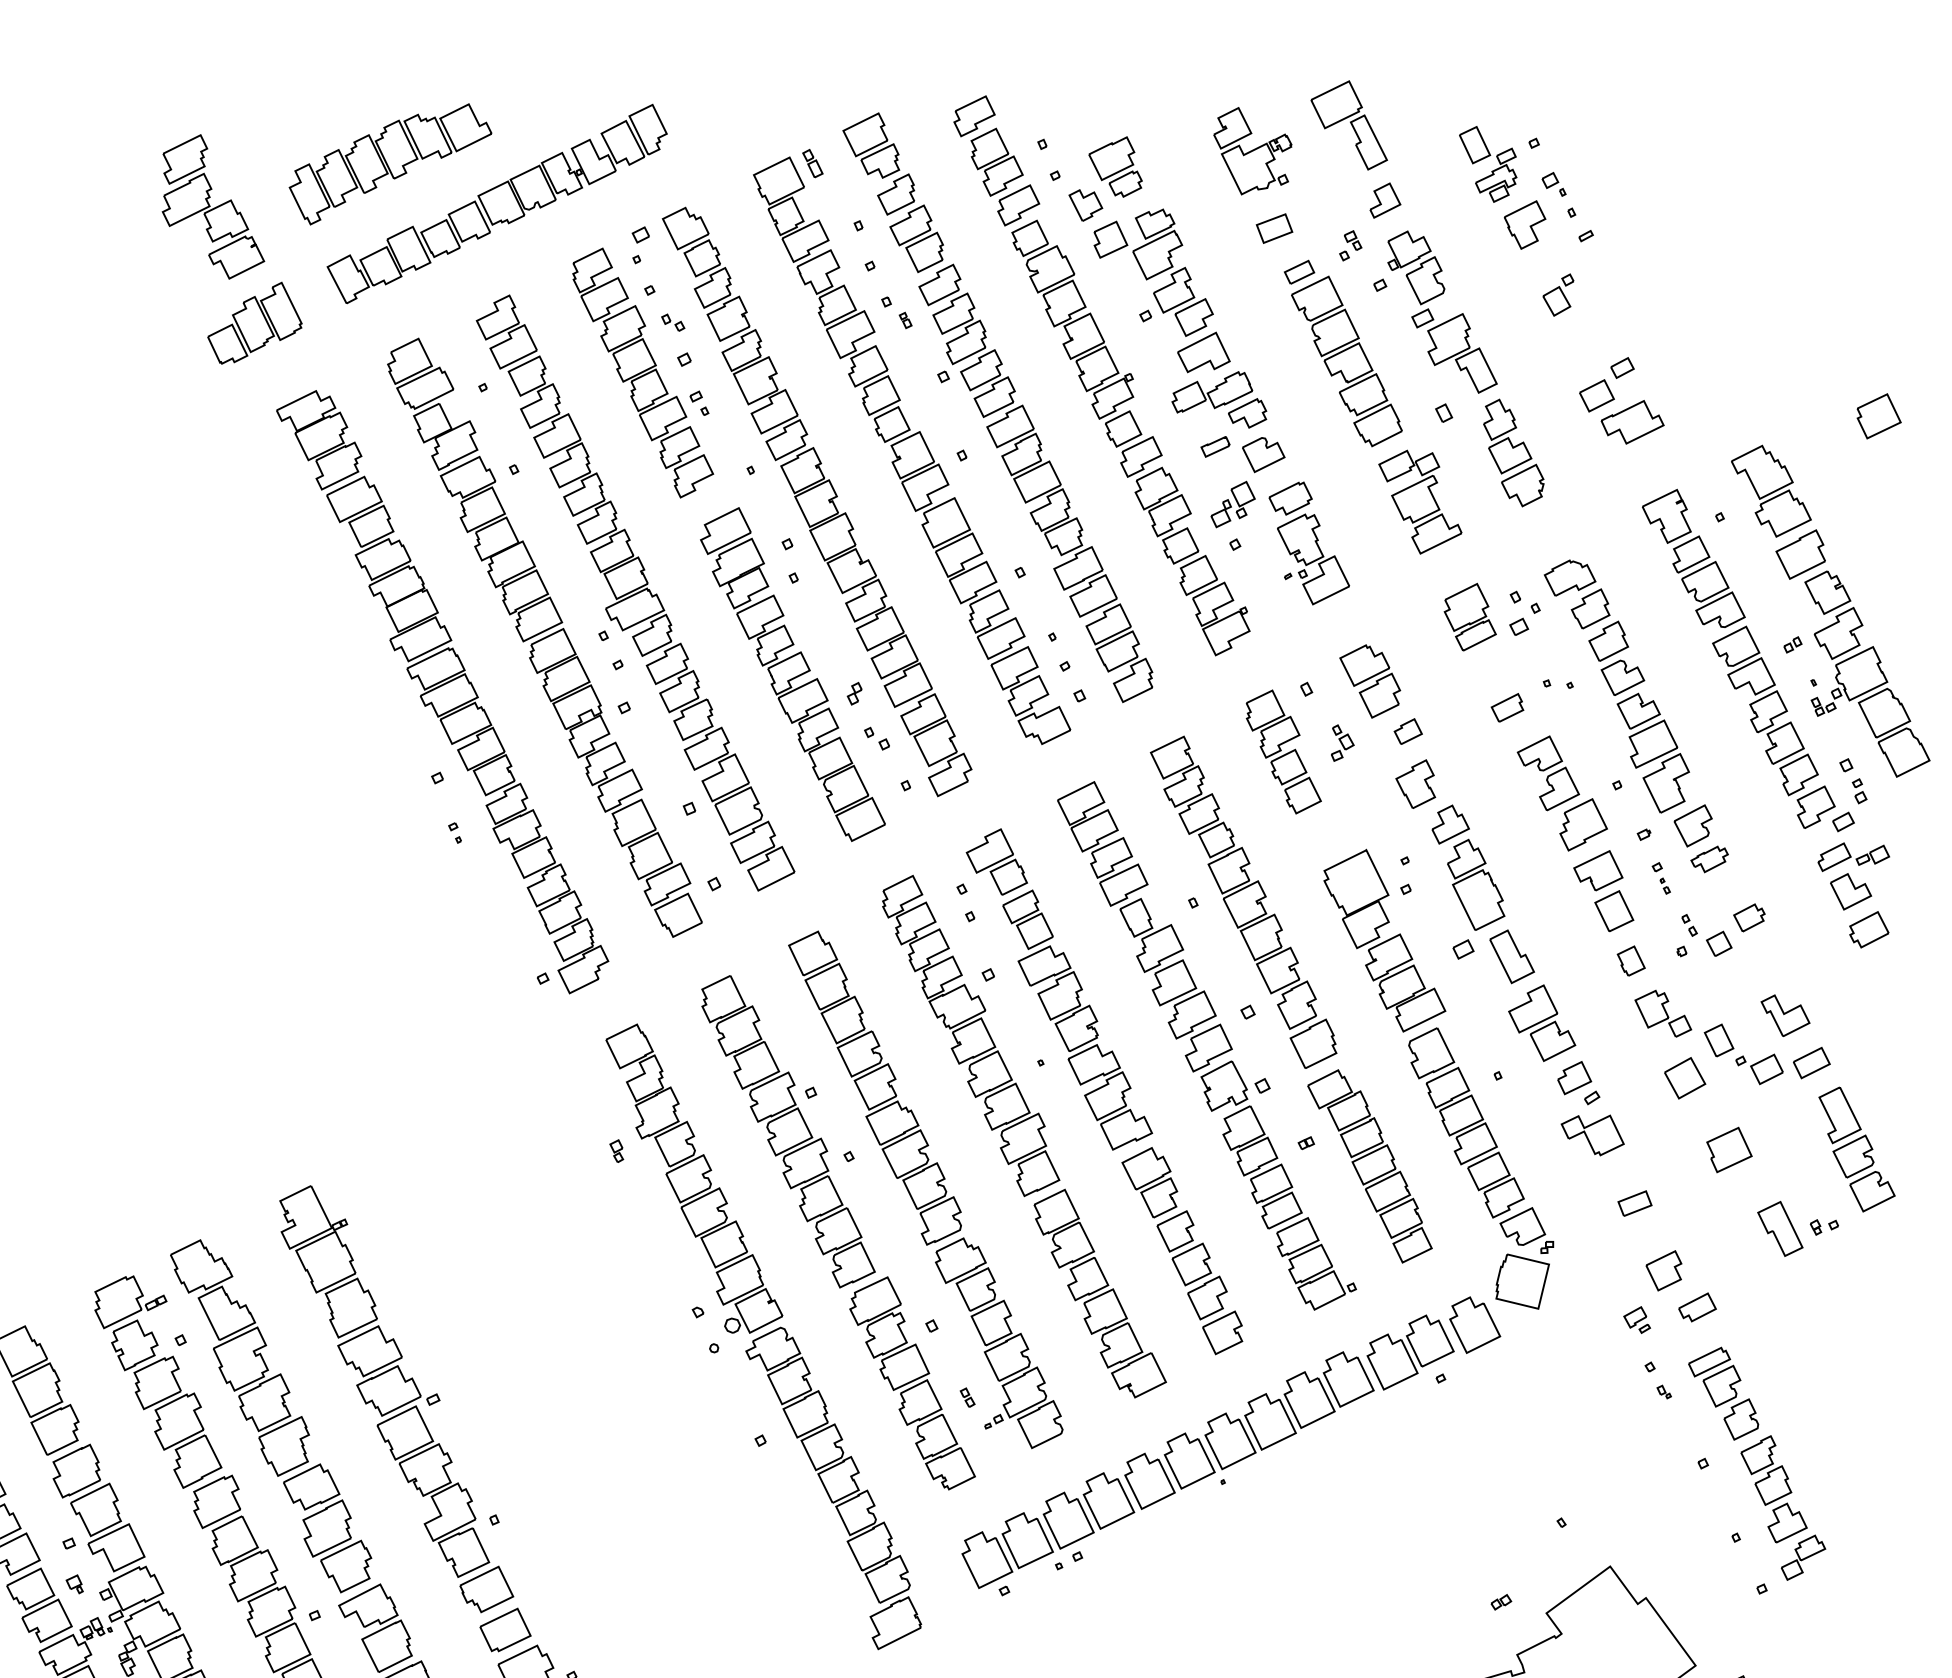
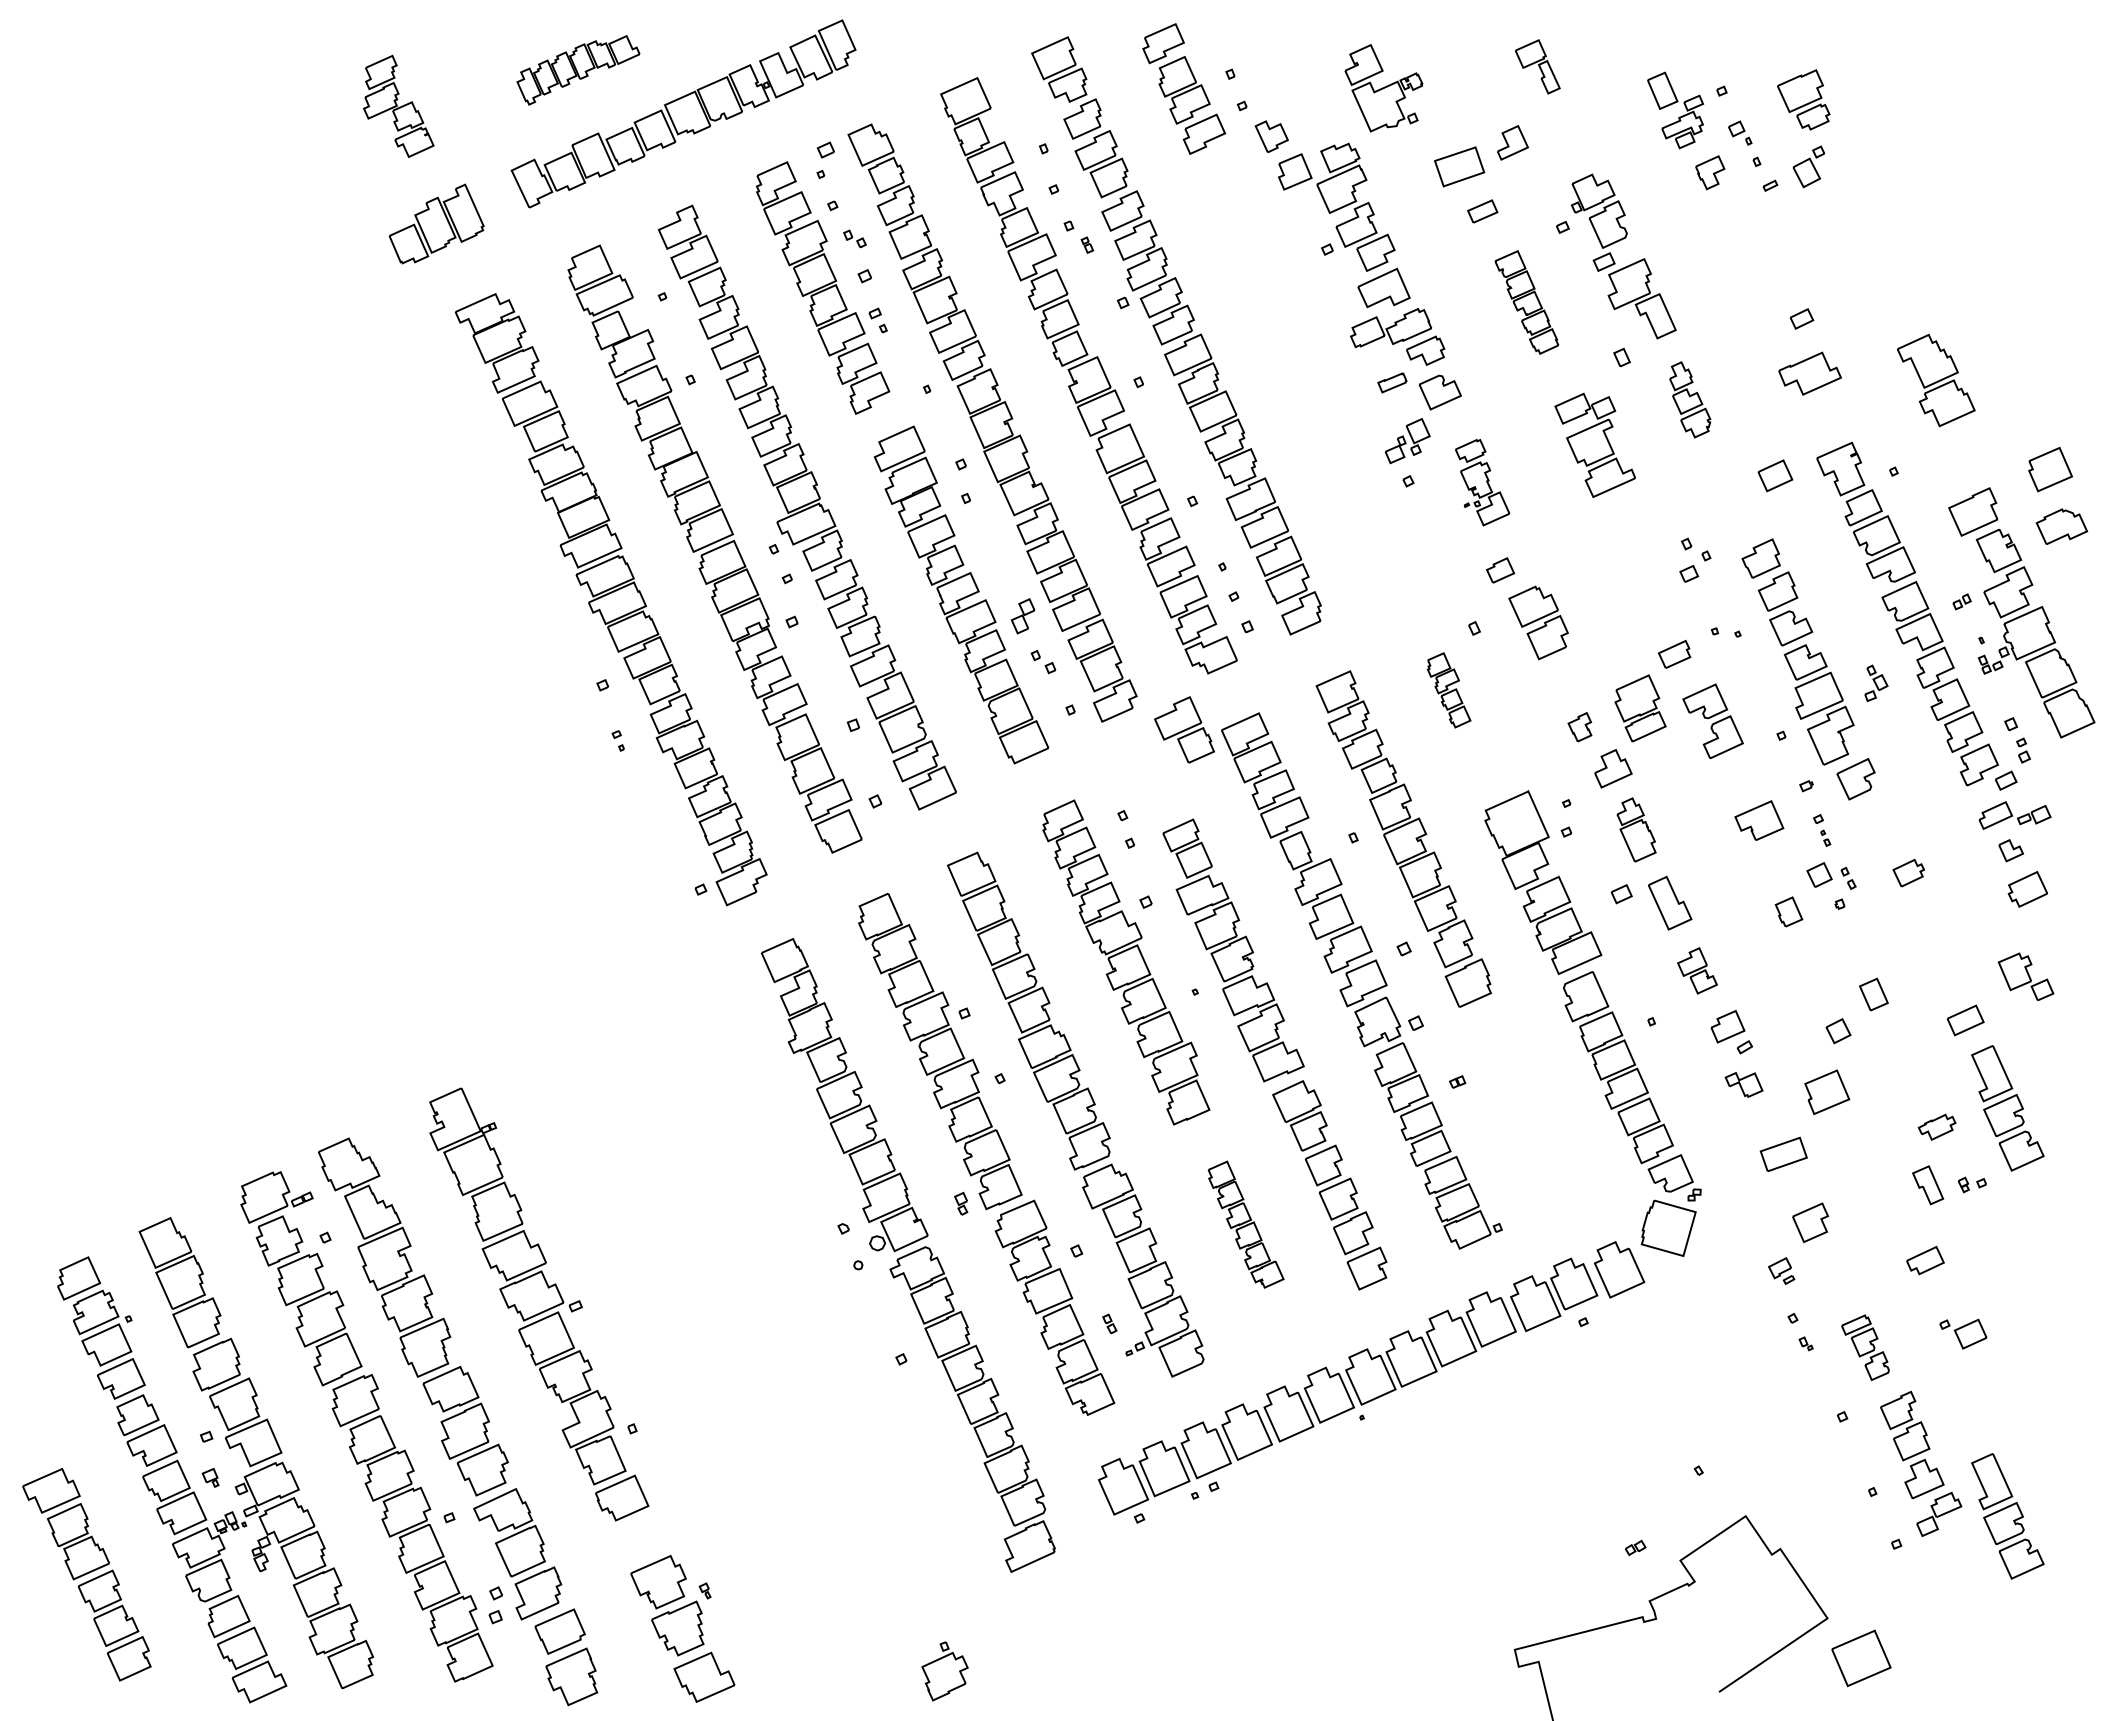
part: (1348, 125) -> (1537, 66), size x0.6
part: (1252, 150) -> (1383, 88), moved
part: (812, 163) -> (1000, 84), removed
part: (390, 164) -> (578, 70), size x0.6
part: (1115, 167) -> (1803, 99), moved
part: (1384, 200) -> (1512, 142), moved
part: (212, 207) -> (398, 106), size x0.7
part: (1525, 225) -> (1710, 172), size x0.7
part: (1273, 228) -> (1458, 166), size x1.4
part: (1350, 245) -> (1534, 186), removed
part: (1558, 294) -> (1808, 166), moved
part: (1346, 361) -> (1526, 302), size x0.6
part: (1597, 395) -> (1775, 475), moved
part: (1878, 416) -> (2050, 469), moved
part: (1131, 437) -> (1308, 370), removed
part: (1513, 452) -> (1689, 399), size x0.7
part: (1771, 491) -> (1936, 380), moved
part: (1309, 543) -> (1482, 482), size x0.7
part: (1569, 577) -> (2061, 526), moved
part: (1470, 617) -> (1640, 708), moved
part: (854, 693) -> (1022, 616), size x1.6
part: (1408, 731) -> (1500, 570), moved
part: (1342, 742) -> (1876, 682), moved
part: (1282, 752) -> (1448, 690), size x0.6
part: (1415, 783) -> (1579, 726), size x0.6
part: (1582, 824) -> (1745, 773), removed
part: (1709, 858) -> (1936, 1126), moved
part: (996, 861) -> (1184, 729), moved
part: (1475, 884) -> (1636, 829), size x0.7
part: (1850, 891) -> (2010, 850), size x0.6
part: (1613, 911) -> (1773, 861), removed
part: (1719, 943) -> (1819, 874), moved
part: (1662, 1013) -> (2025, 976), moved
part: (1784, 1015) -> (1940, 971), removed
part: (1541, 1022) -> (1697, 970), size x0.6
part: (1759, 1068) -> (1963, 1333), moved
part: (1685, 1078) -> (1838, 1031), size x0.6
part: (1592, 1135) -> (1743, 1084), size x0.6
part: (1729, 1149) -> (1827, 1091), moved
part: (617, 1150) -> (961, 1203), moved
part: (1369, 1166) -> (1519, 1107), removed
part: (1634, 1203) -> (1783, 1154), size x1.4
part: (1779, 1229) -> (1927, 1185), size x0.7
part: (1099, 1293) -> (1245, 1224), size x0.6
part: (1697, 1307) -> (1925, 1260), moved
part: (1723, 1393) -> (1865, 1347), size x0.7
part: (1871, 1557) -> (2007, 1516), added
part: (505, 1630) -> (639, 1539), removed

